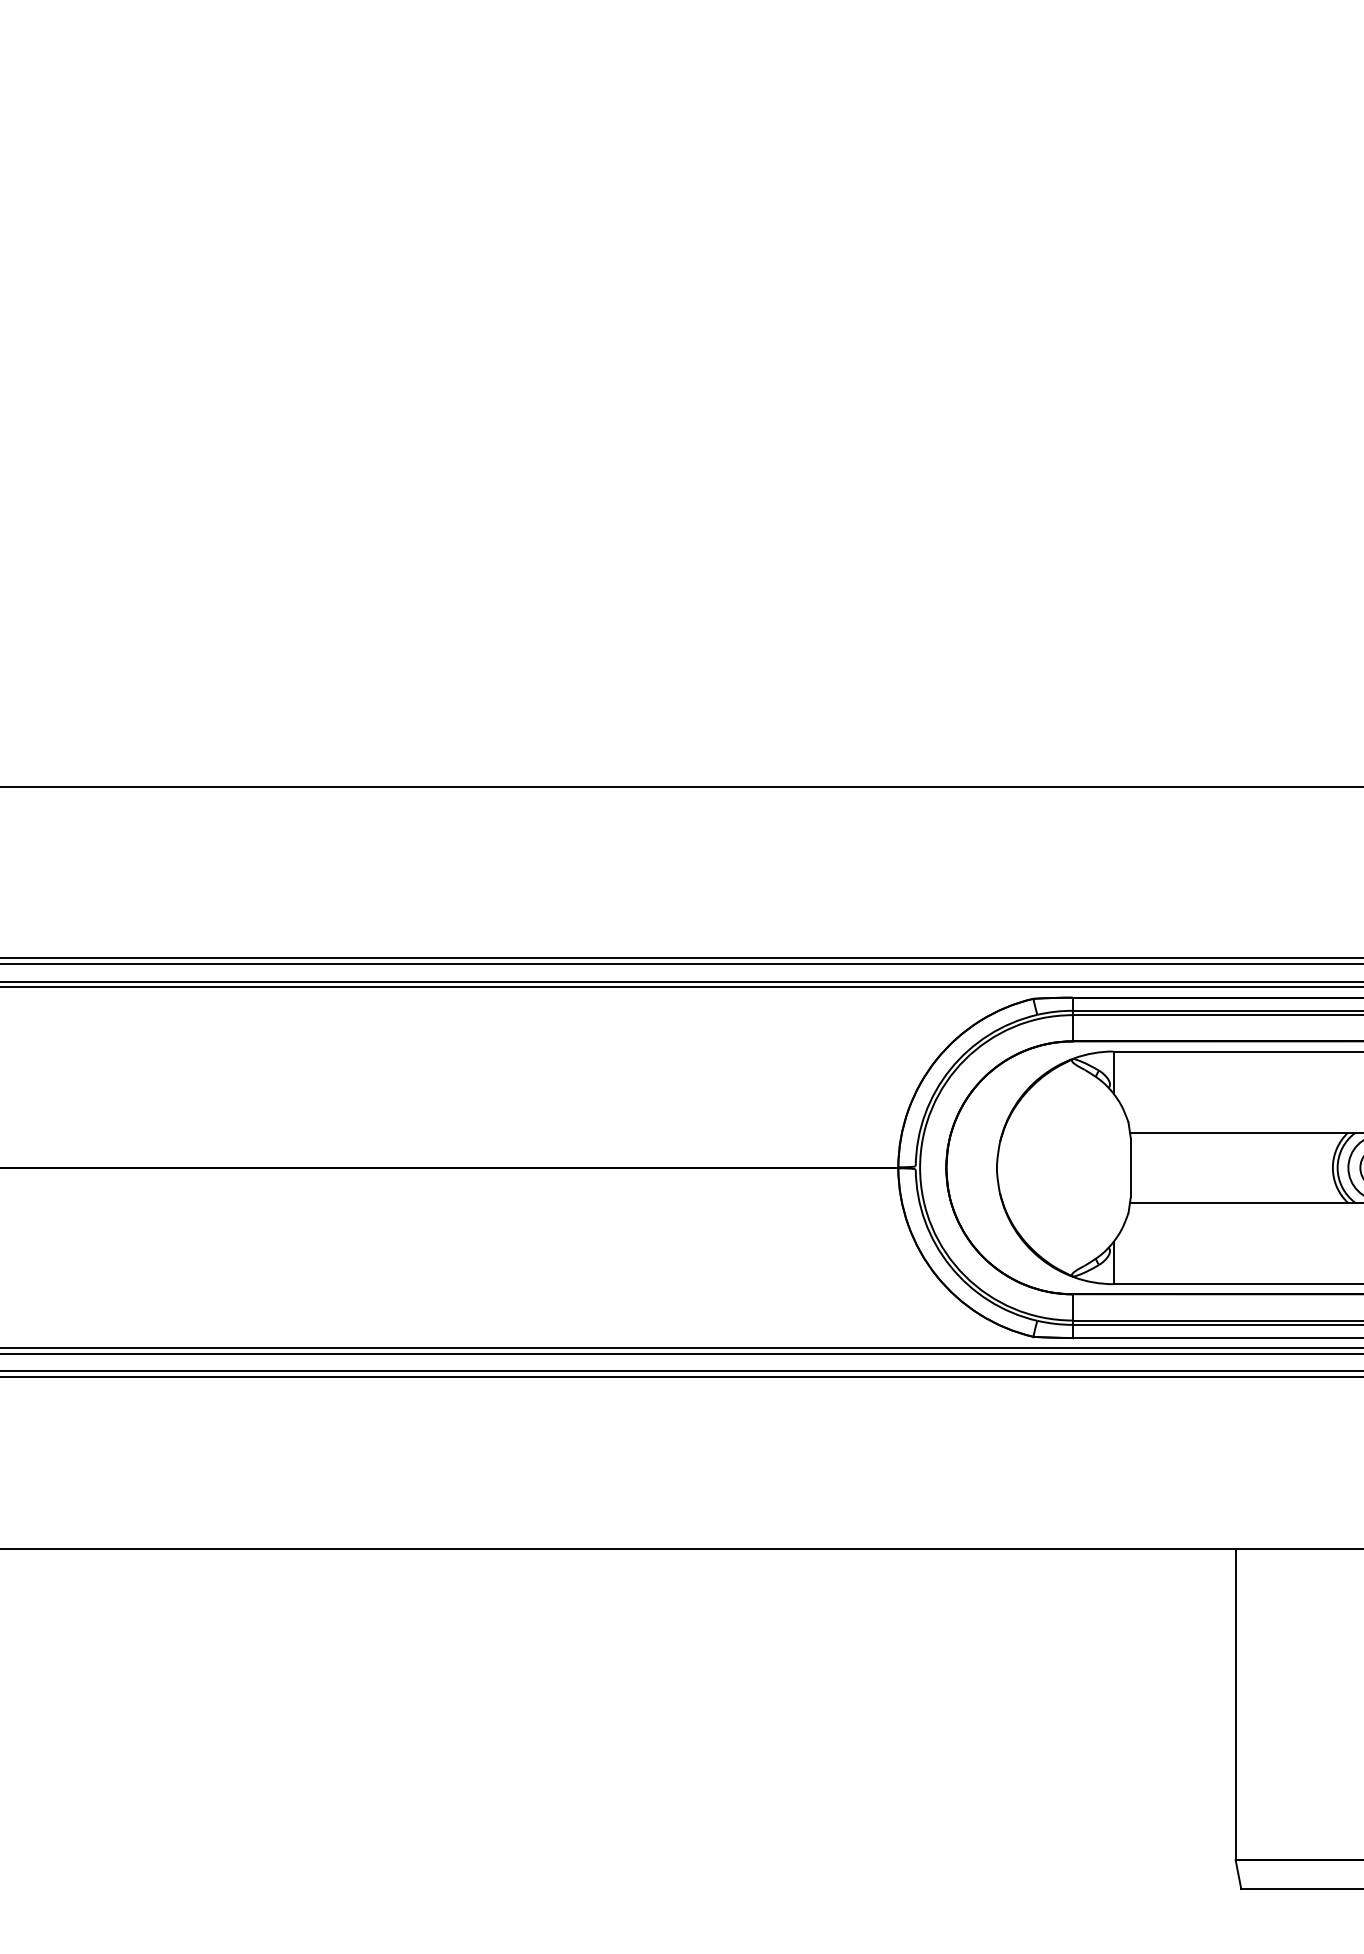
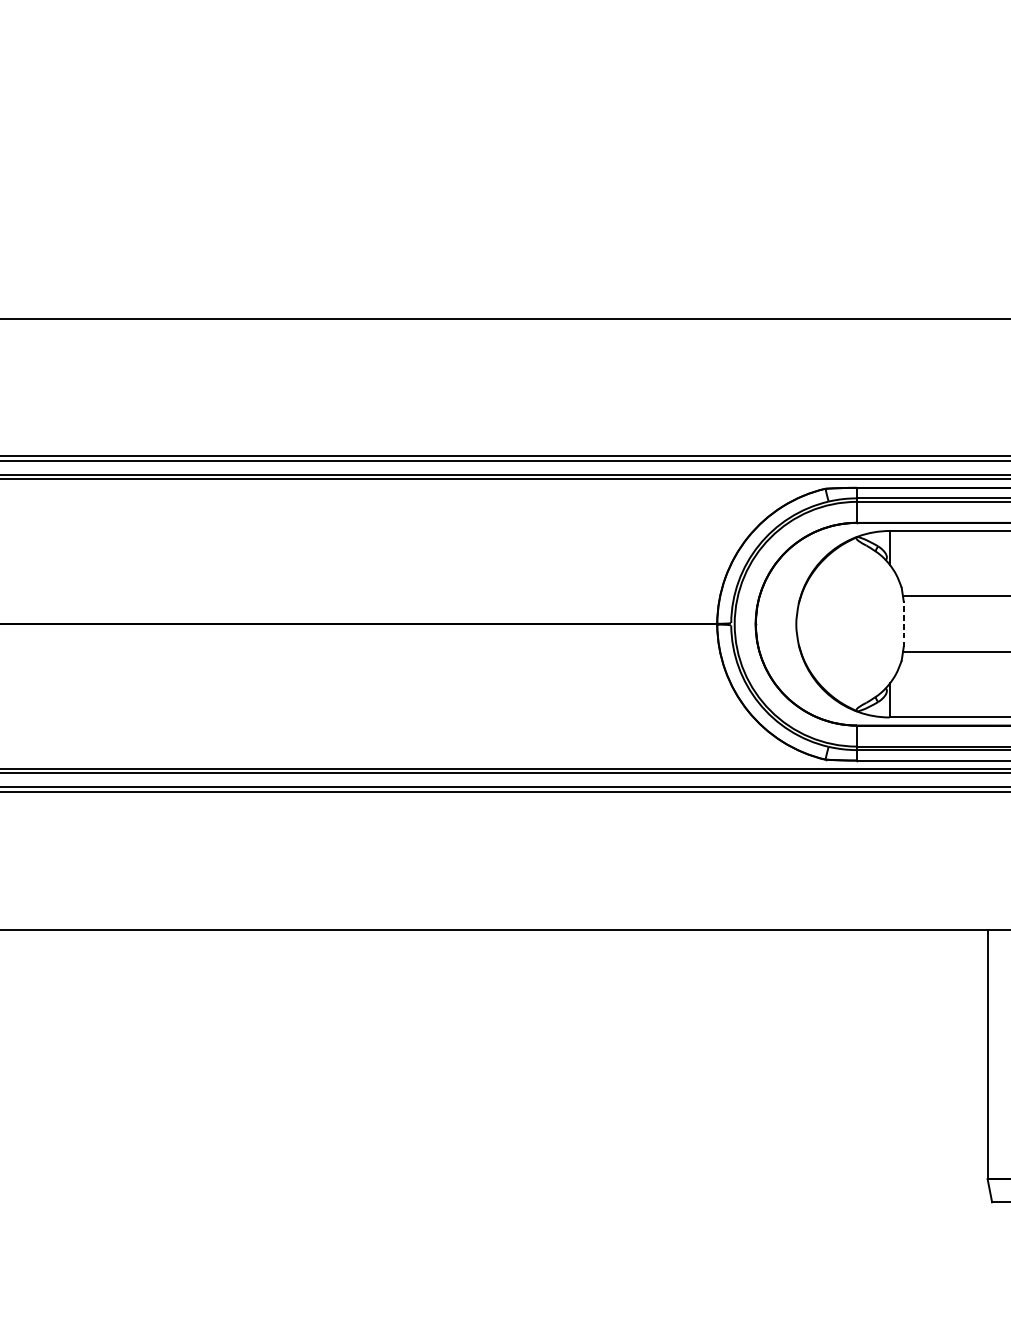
line: (1130, 1167) -> (903, 623), solid -> dashed

